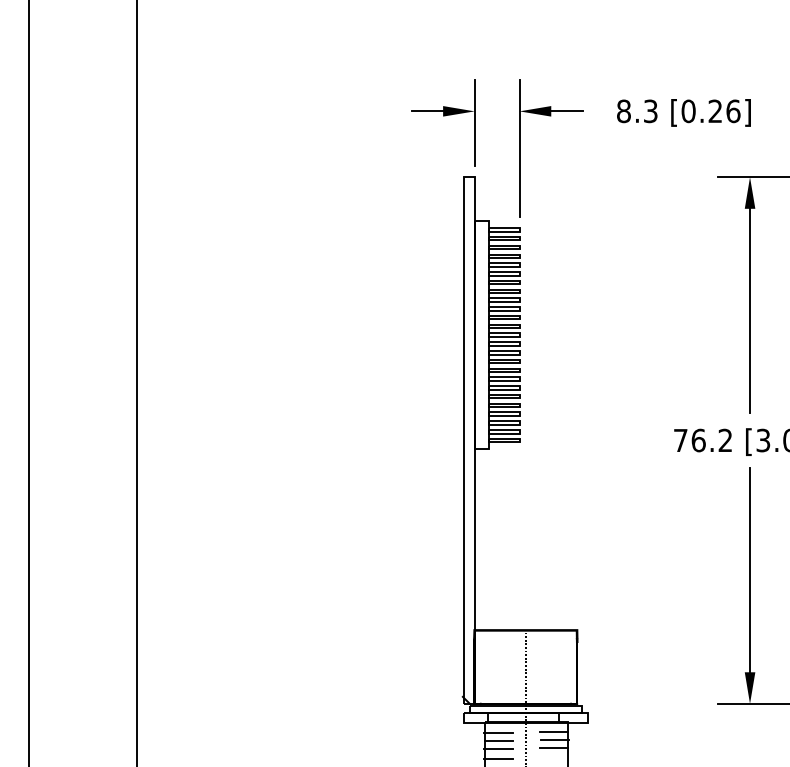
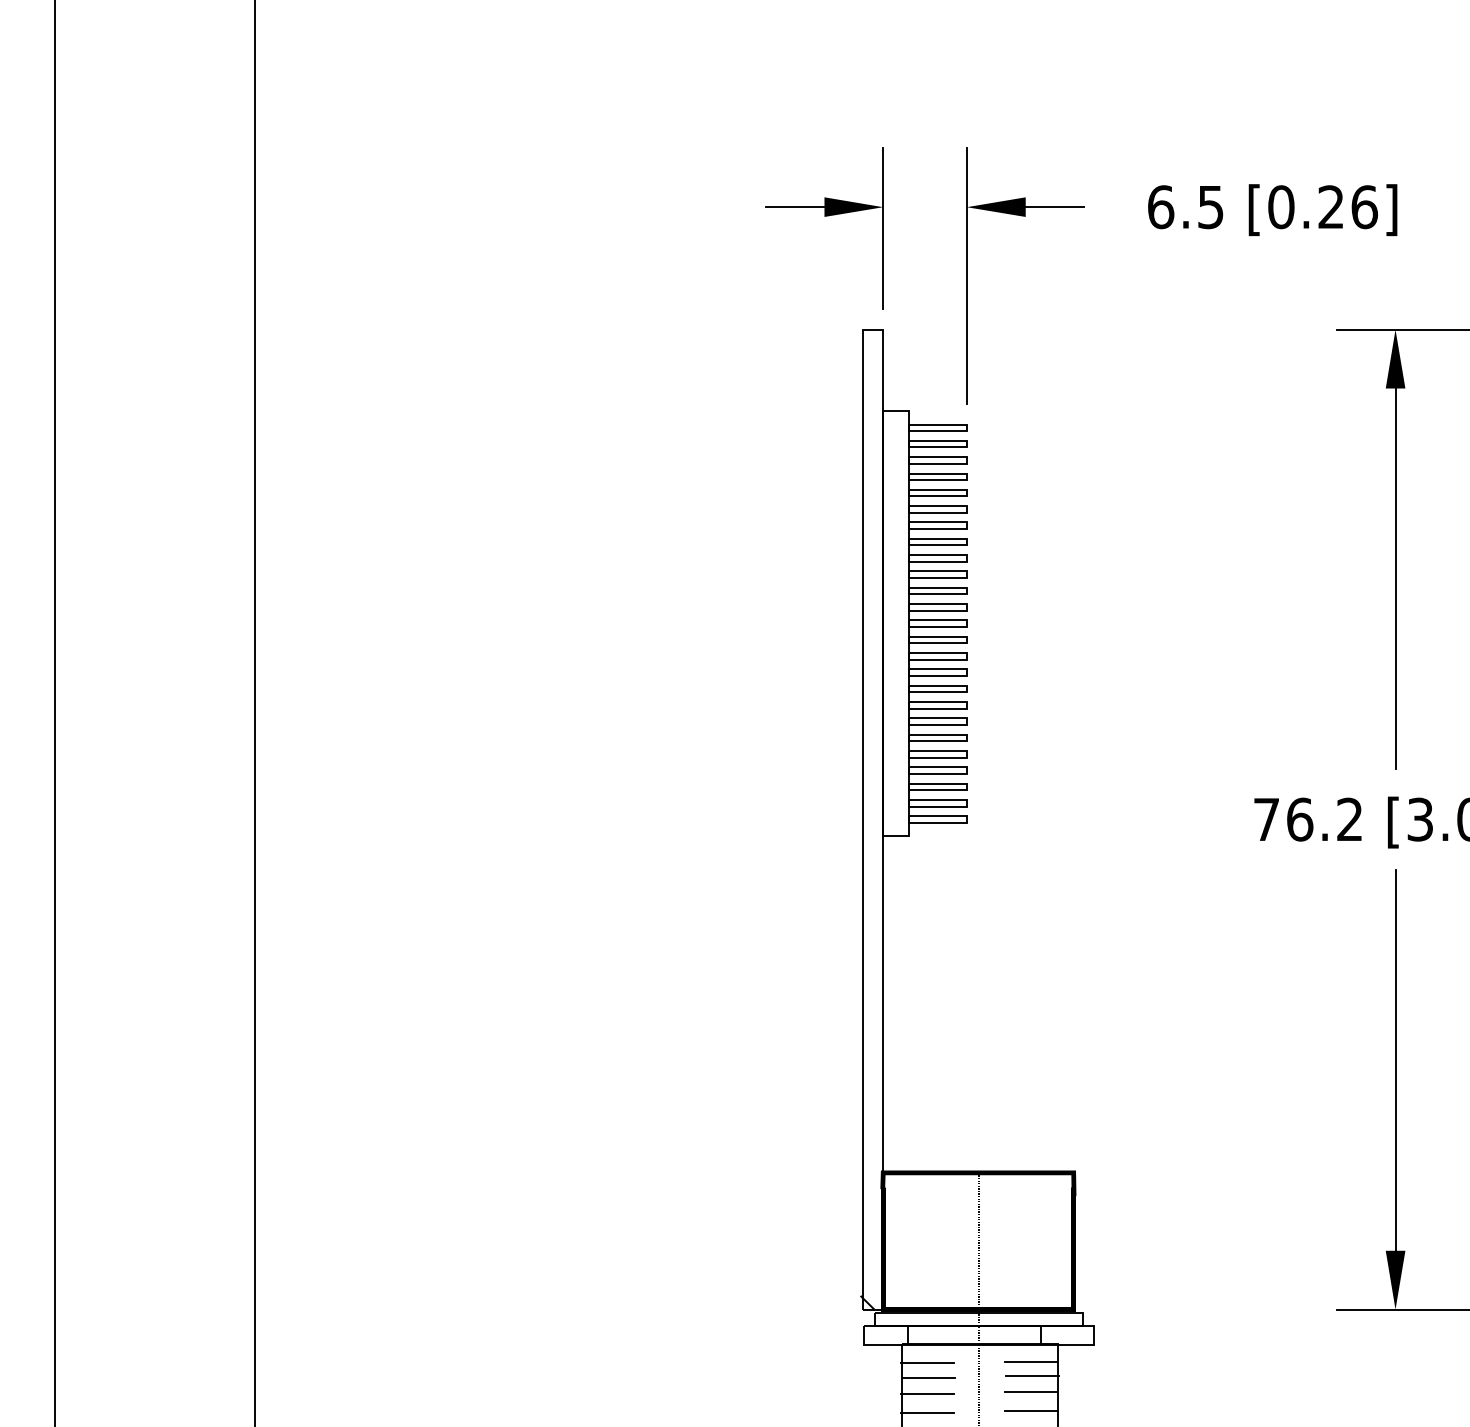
text: (637, 110) -> (1186, 205), 8.3 -> 6.5
line: (554, 758) -> (1031, 1411), added

